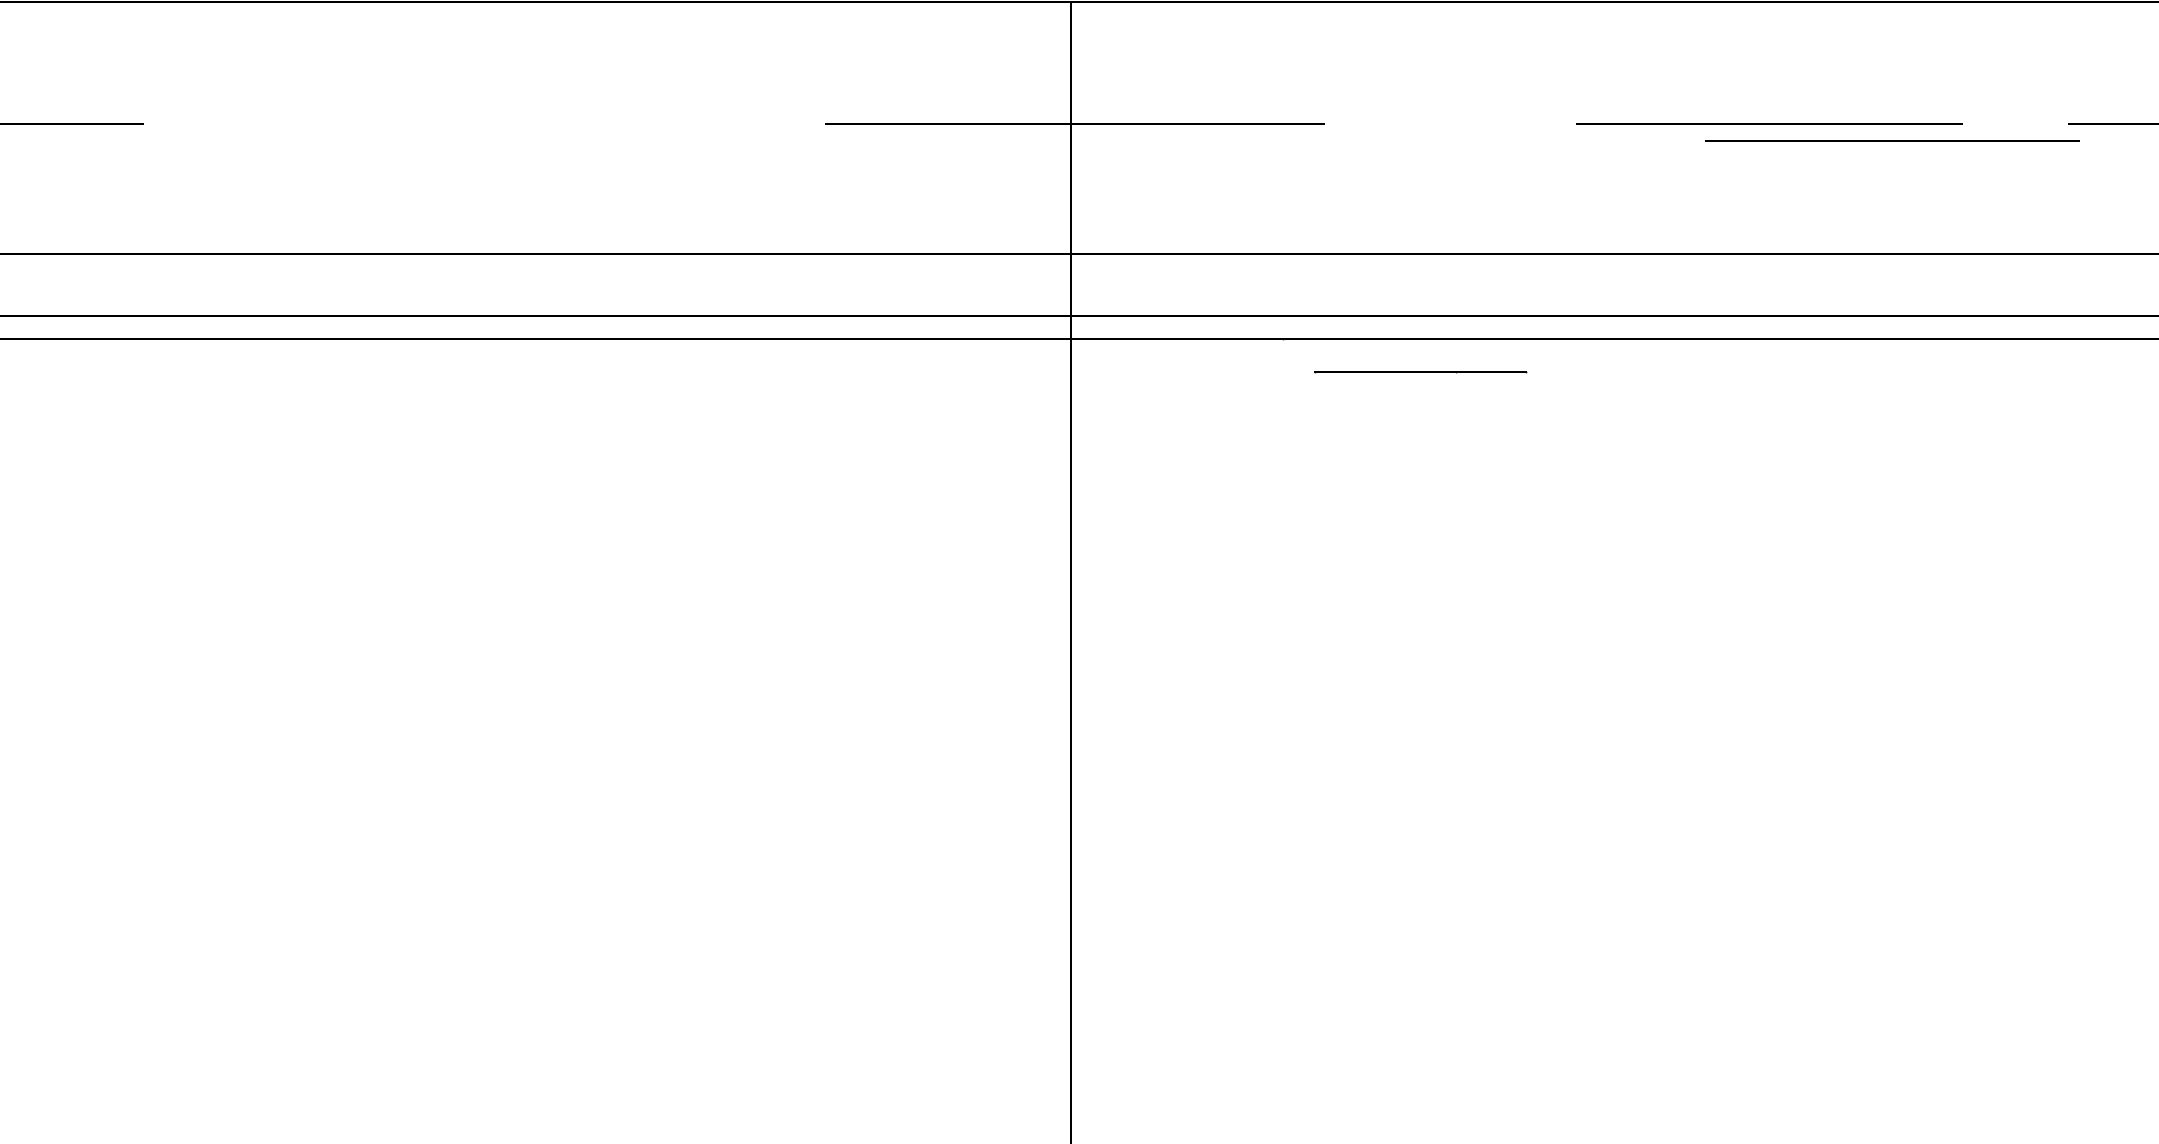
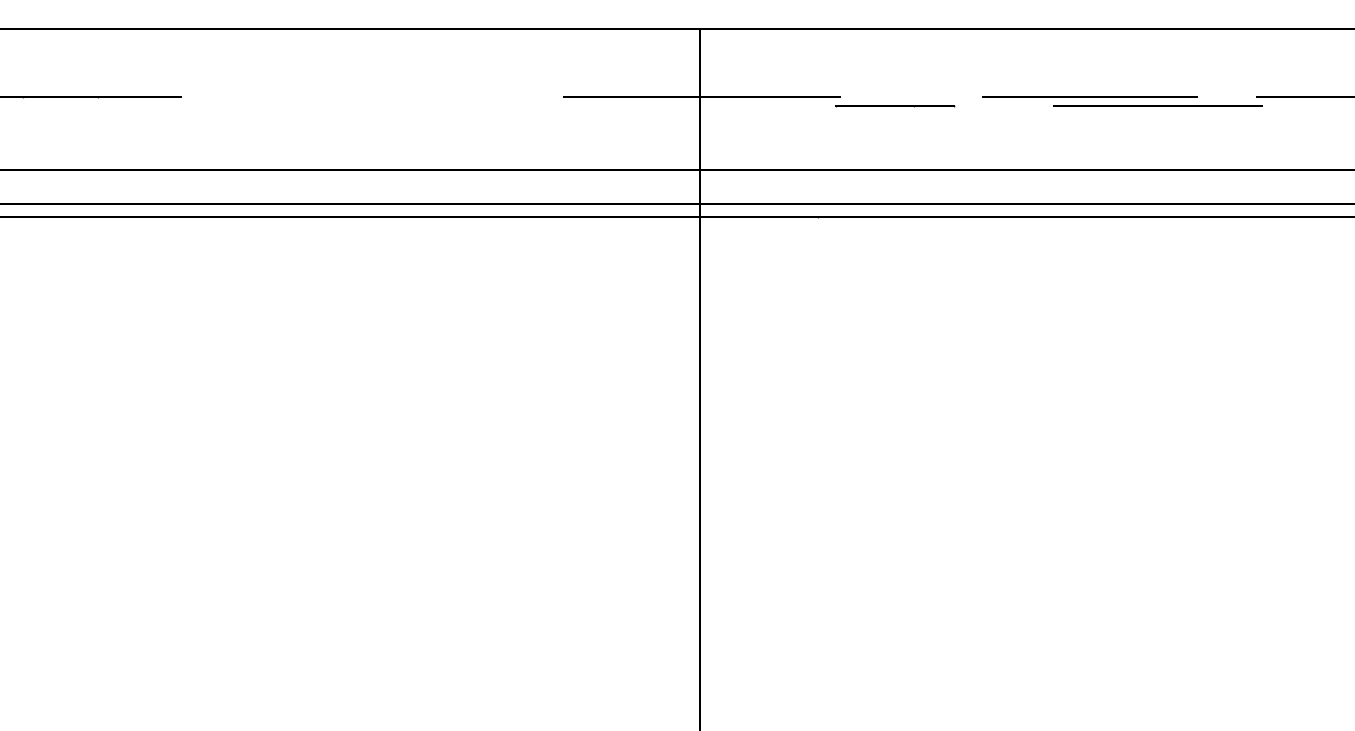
line: (1421, 372) -> (895, 106), moved

